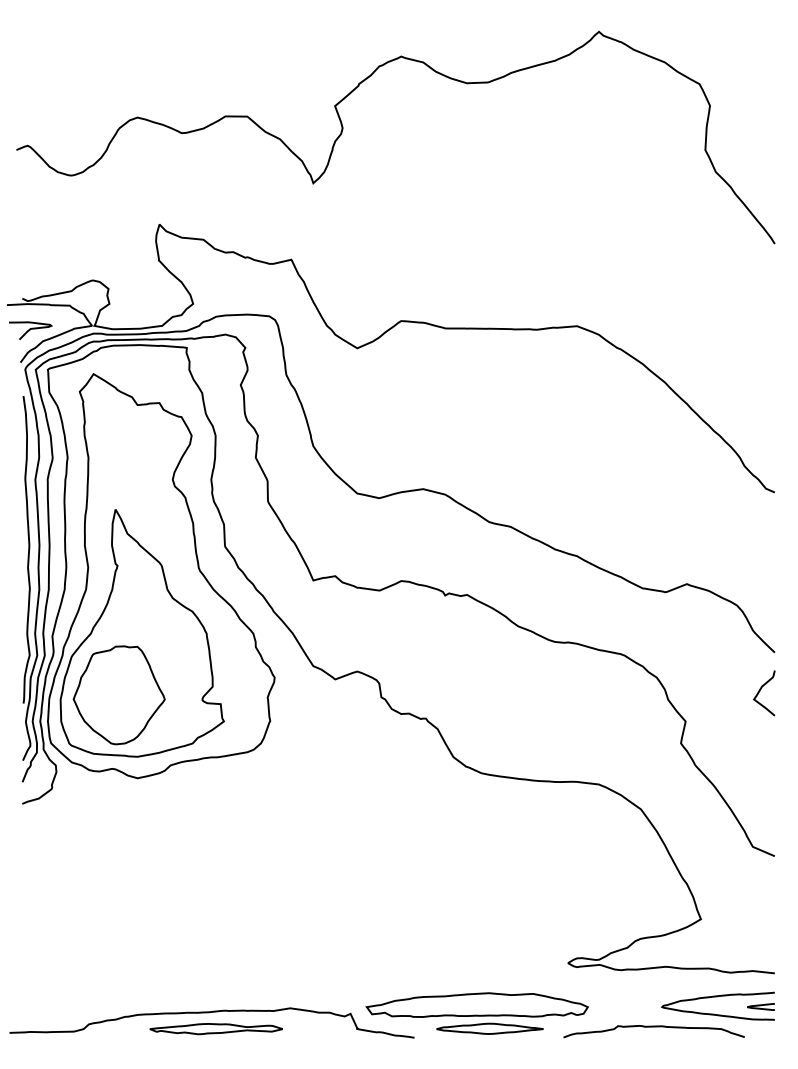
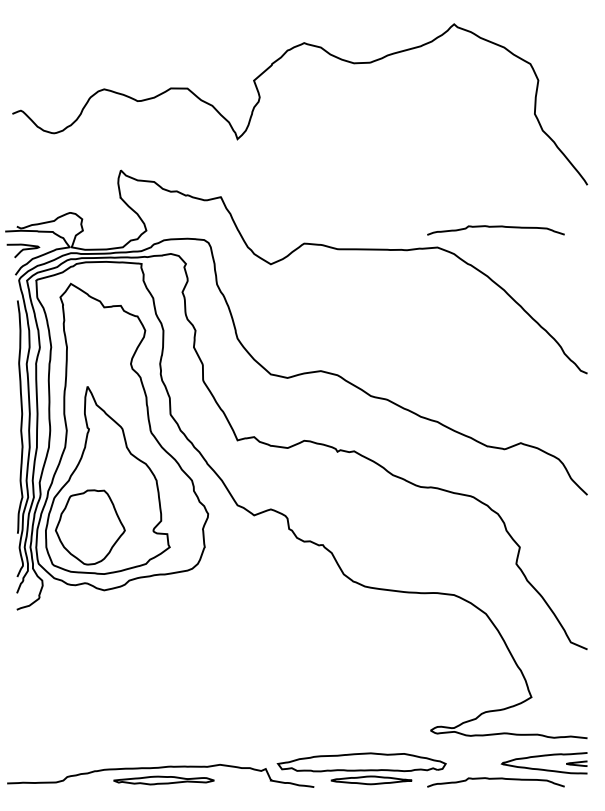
curve: (653, 299) -> (495, 227), added
curve: (761, 690) -> (577, 523), removed

